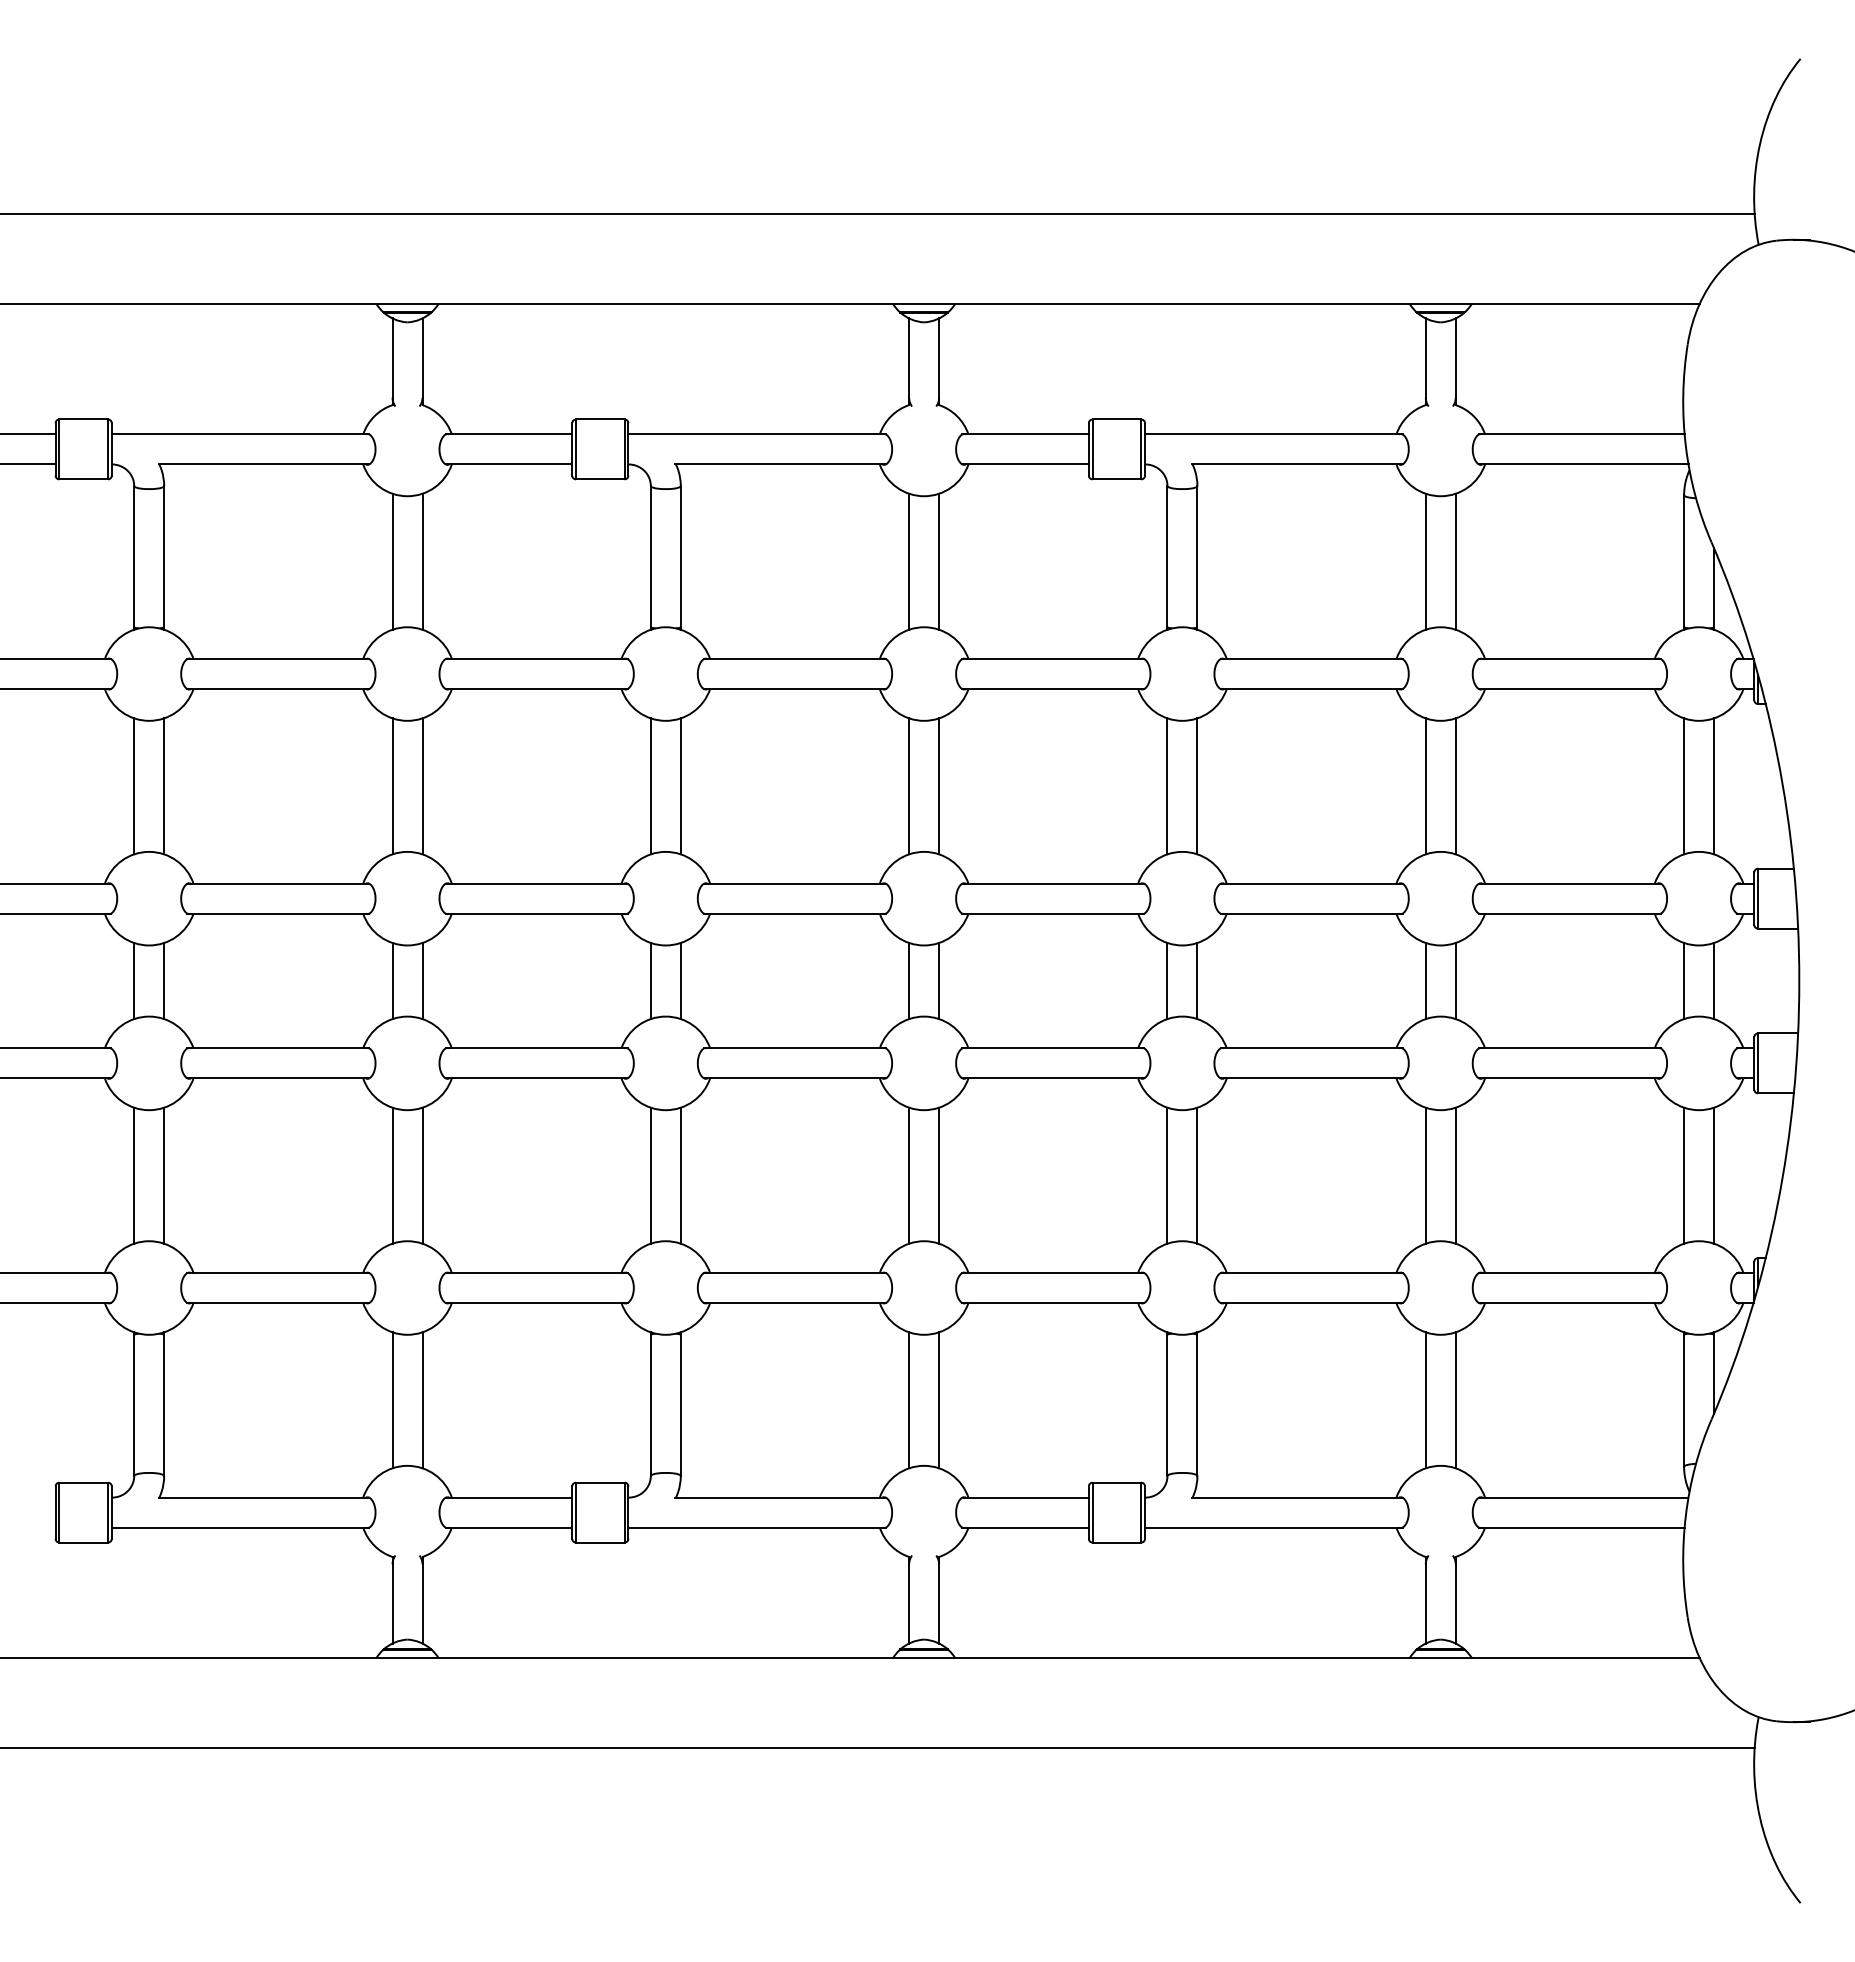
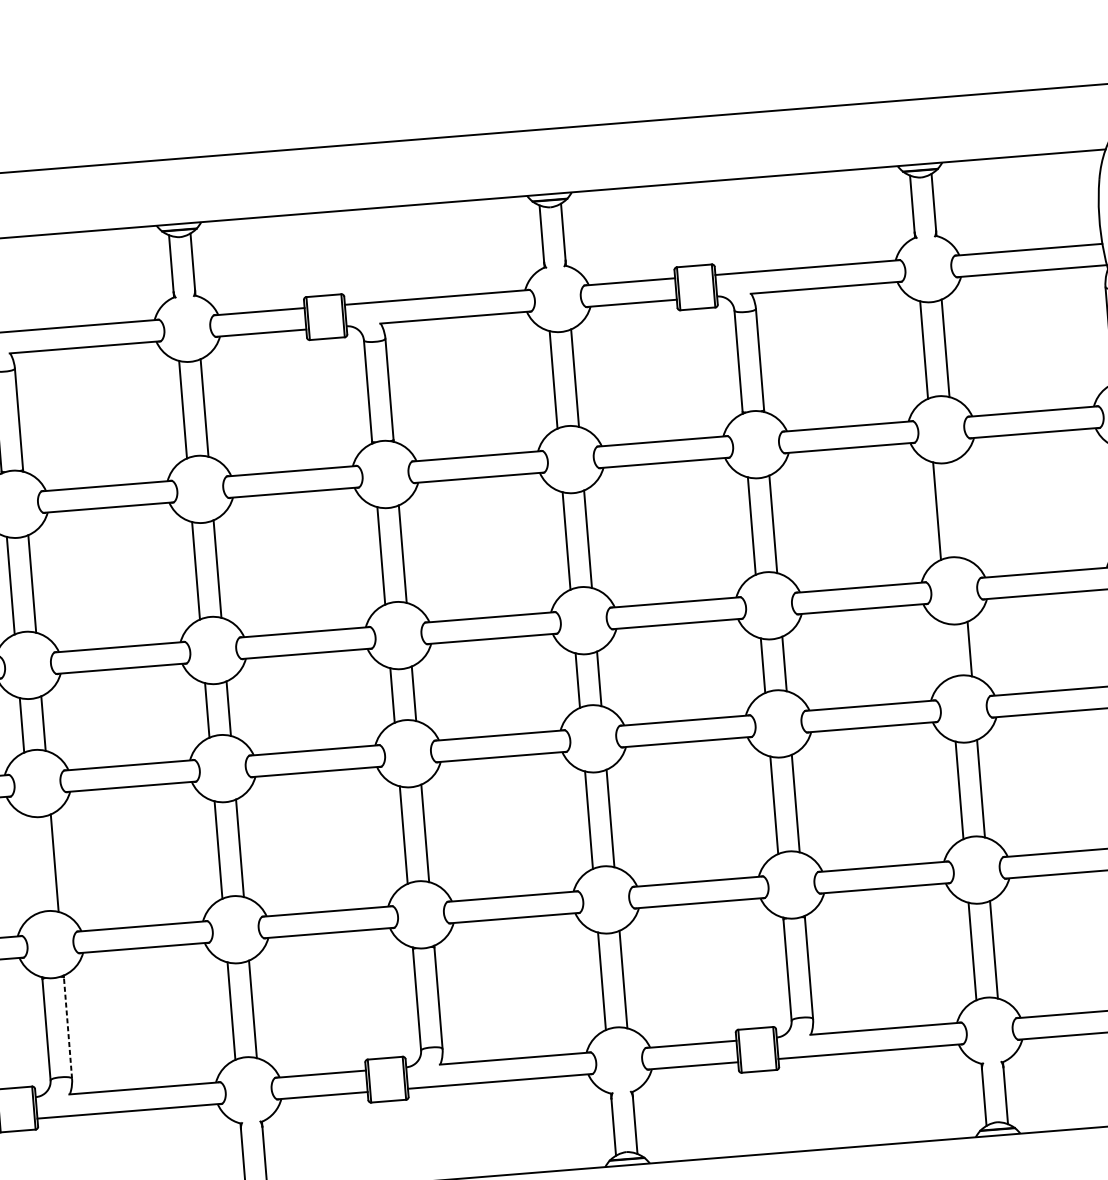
line: (1455, 786) -> (958, 509), removed
line: (1425, 981) -> (948, 651), removed
line: (134, 1175) -> (33, 864), removed
line: (164, 1405) -> (68, 1028), solid -> dashed

